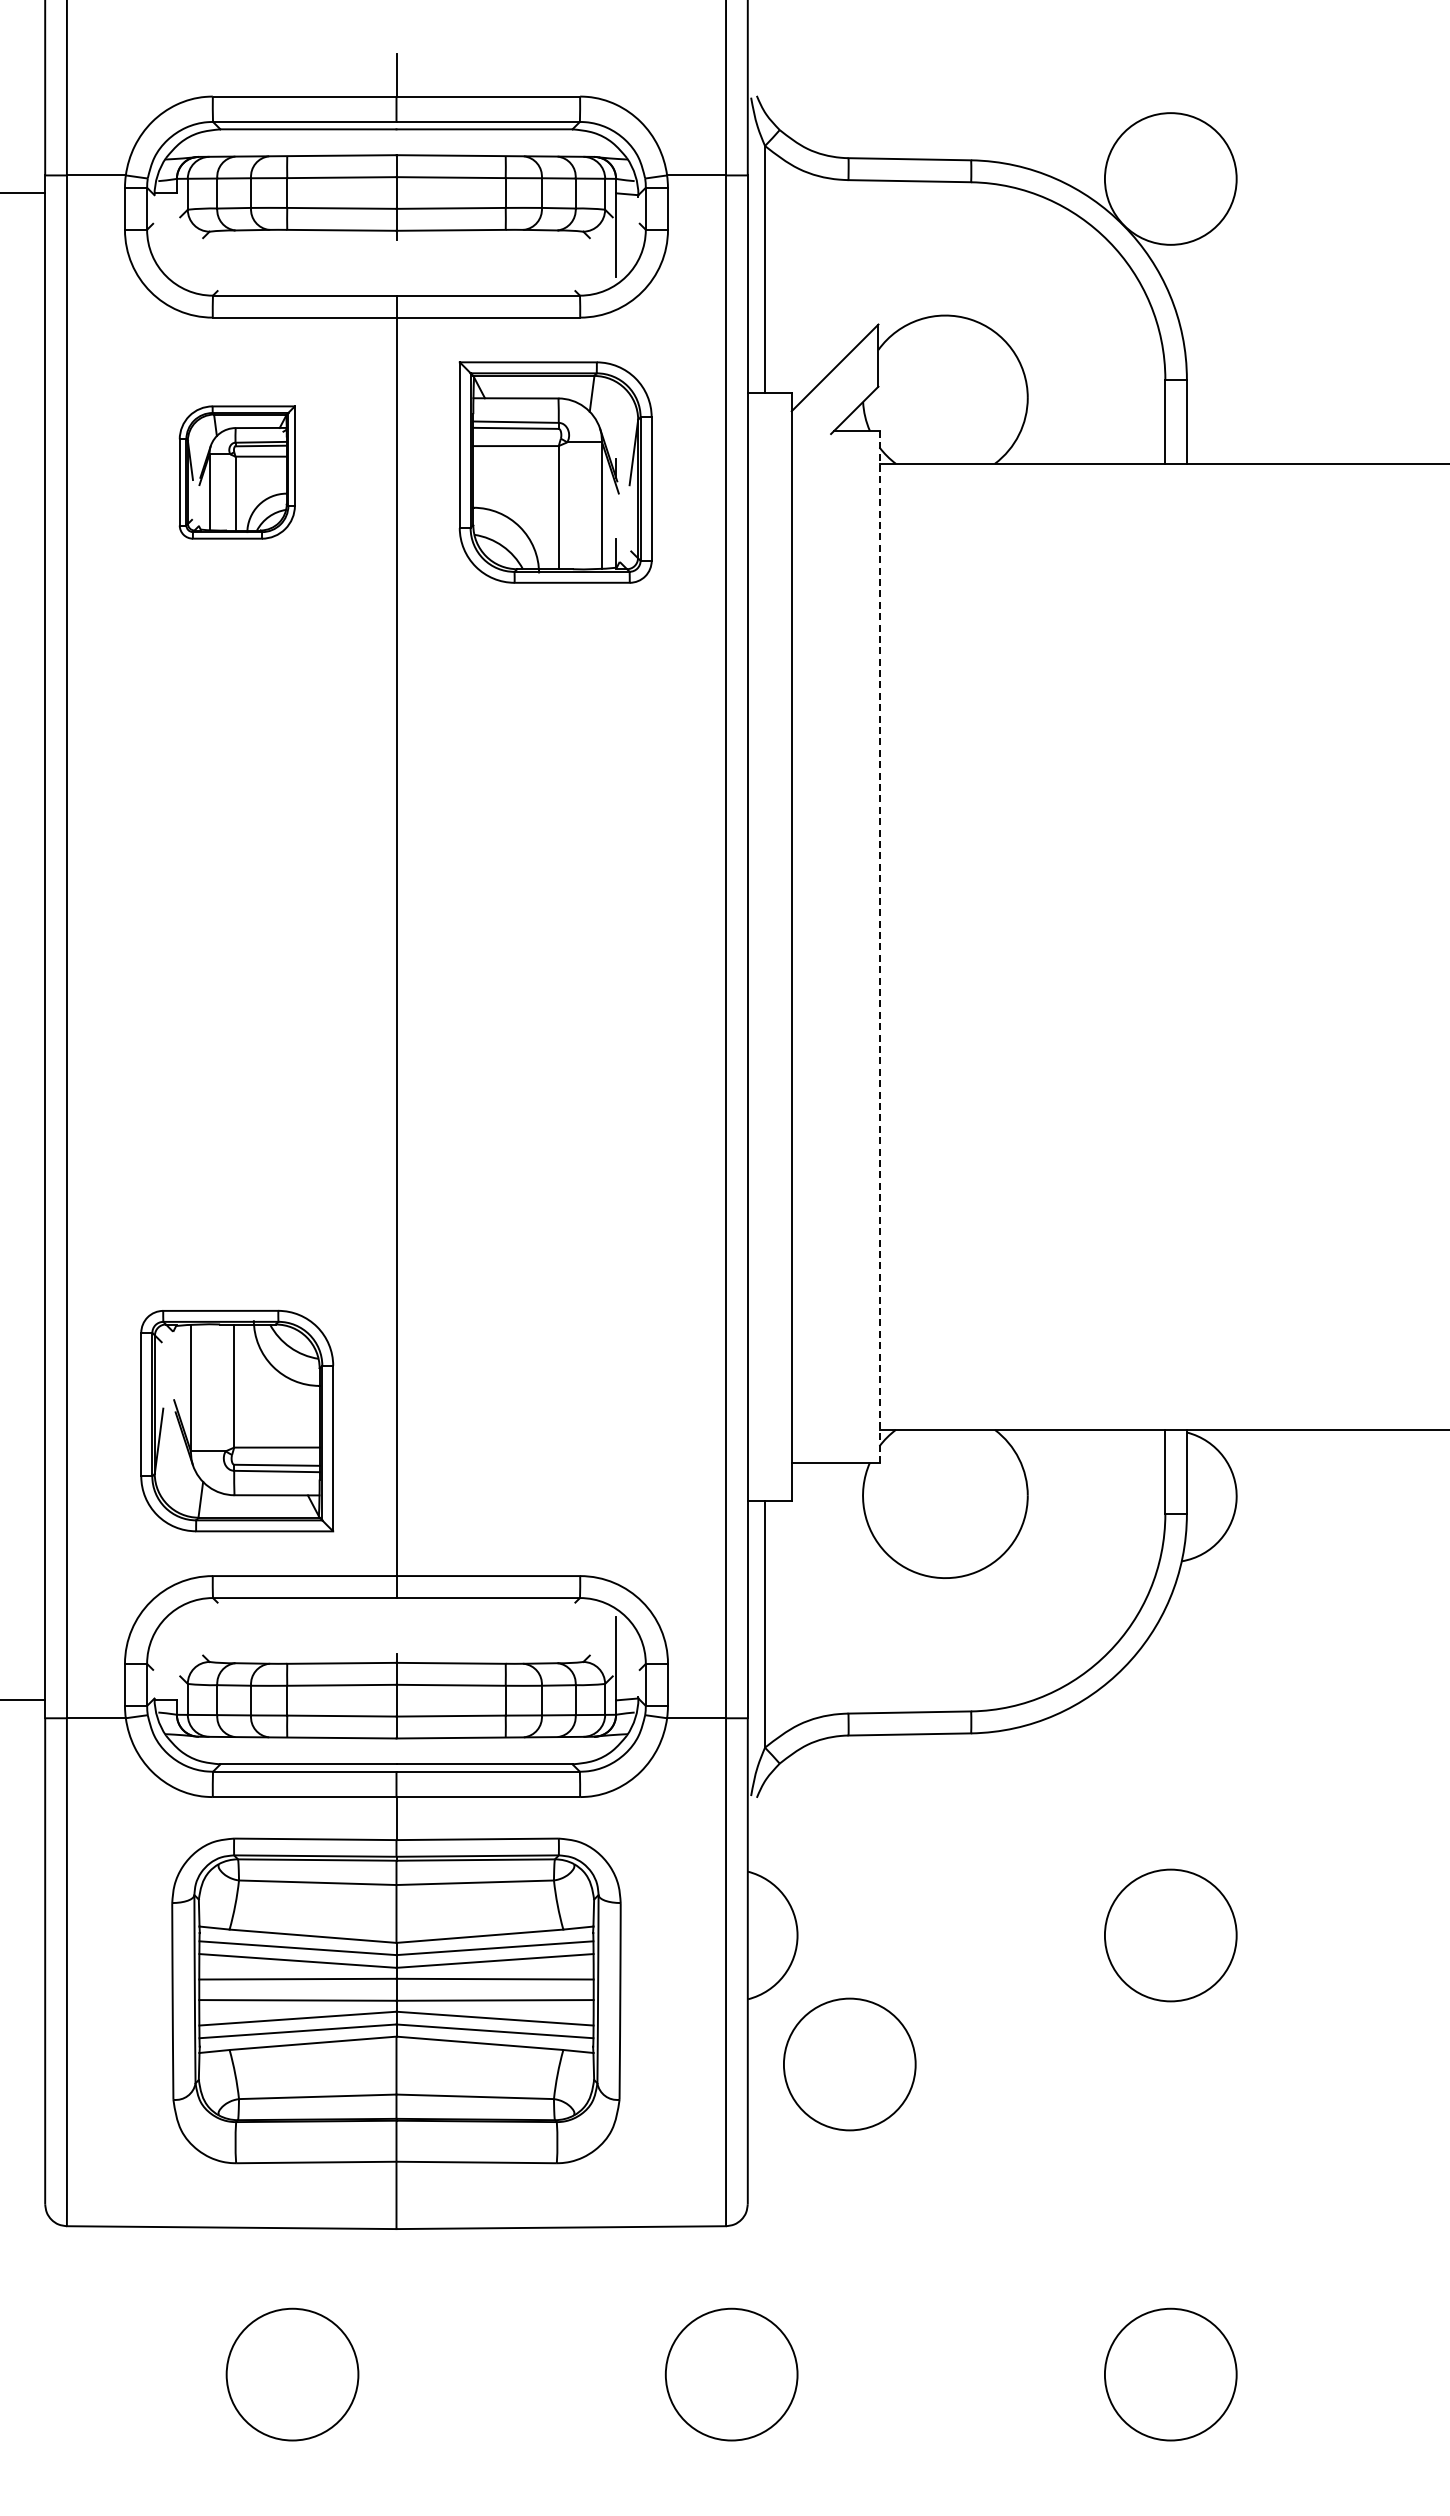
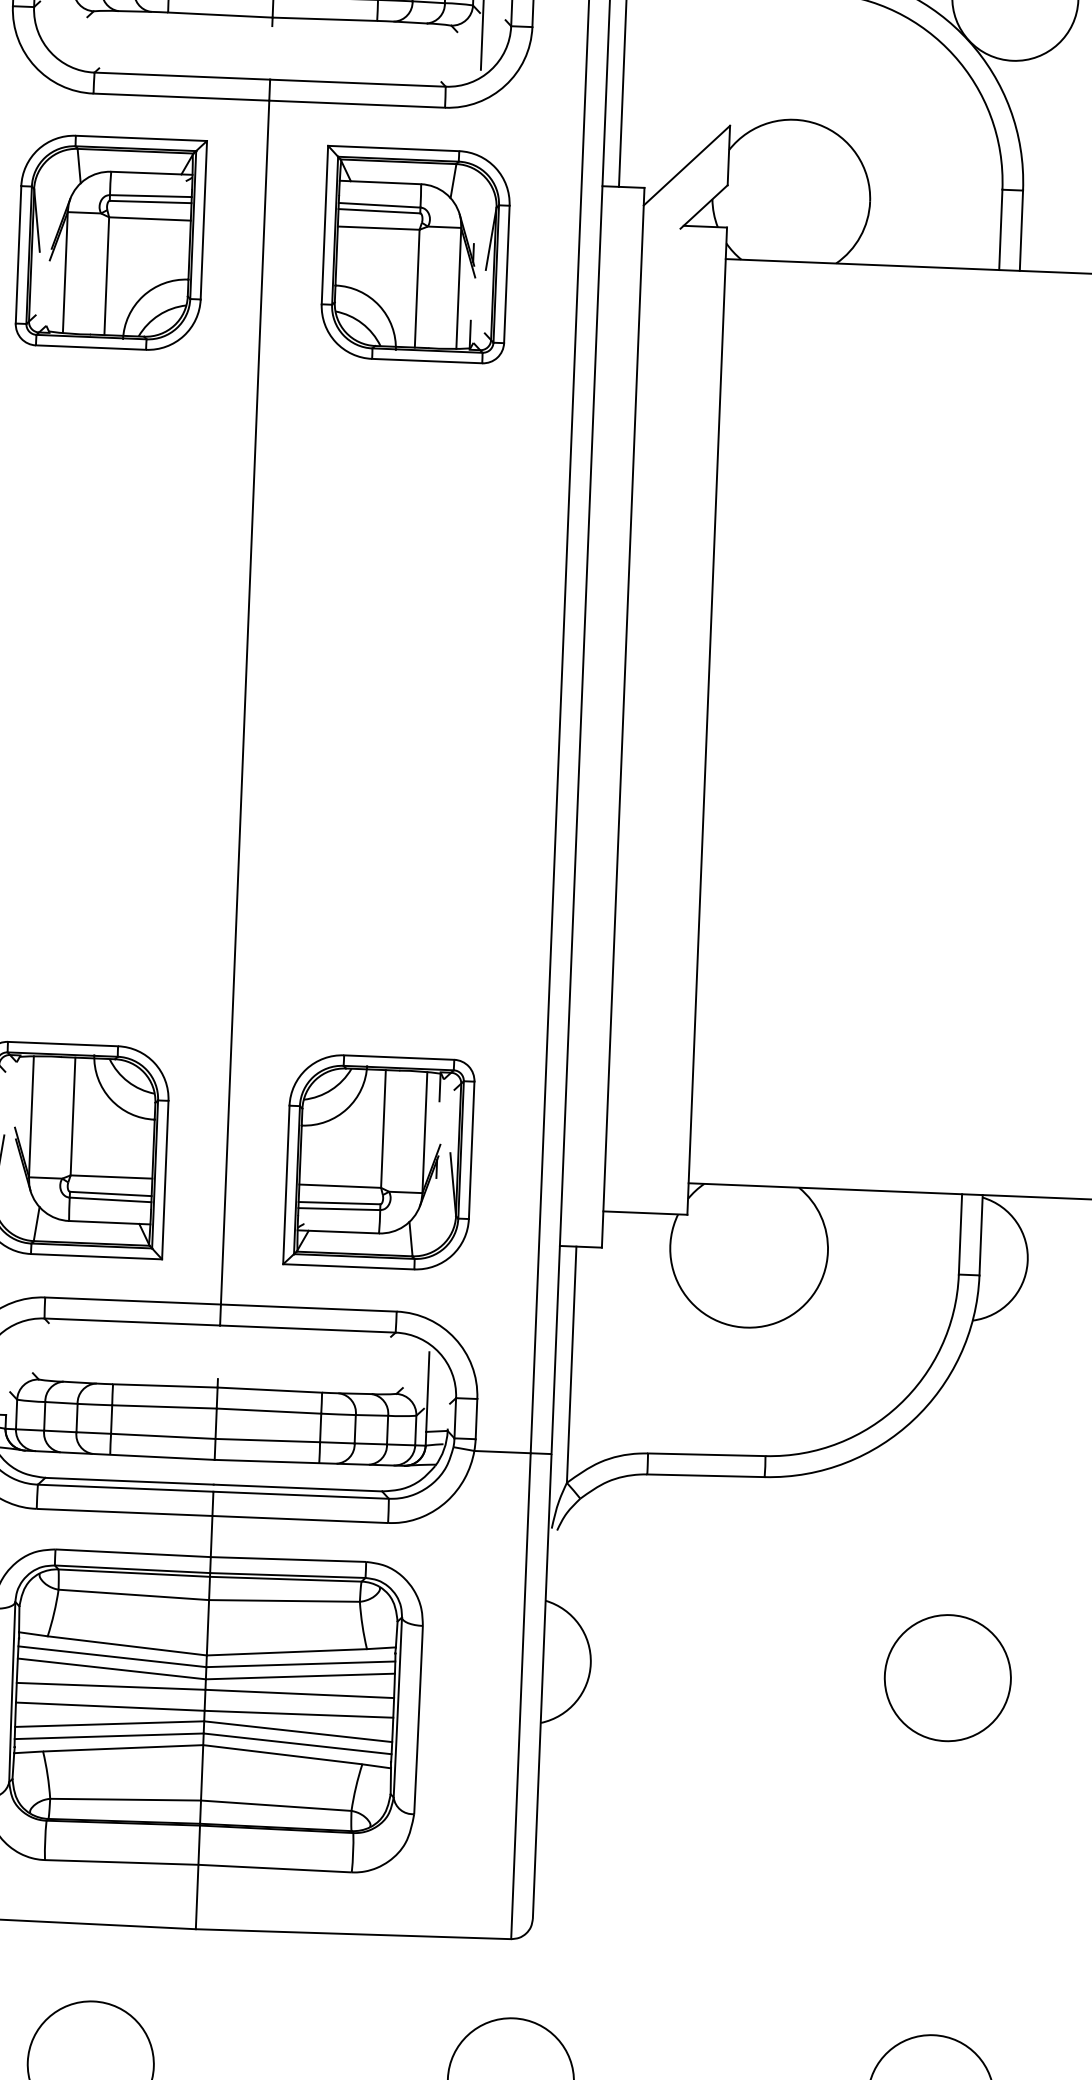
part: (237, 472) -> (111, 242), size x1.67
line: (879, 946) -> (707, 720), dashed -> solid
part: (555, 1420) -> (379, 1161), added
circle: (849, 2064) -> (635, 1789), removed

